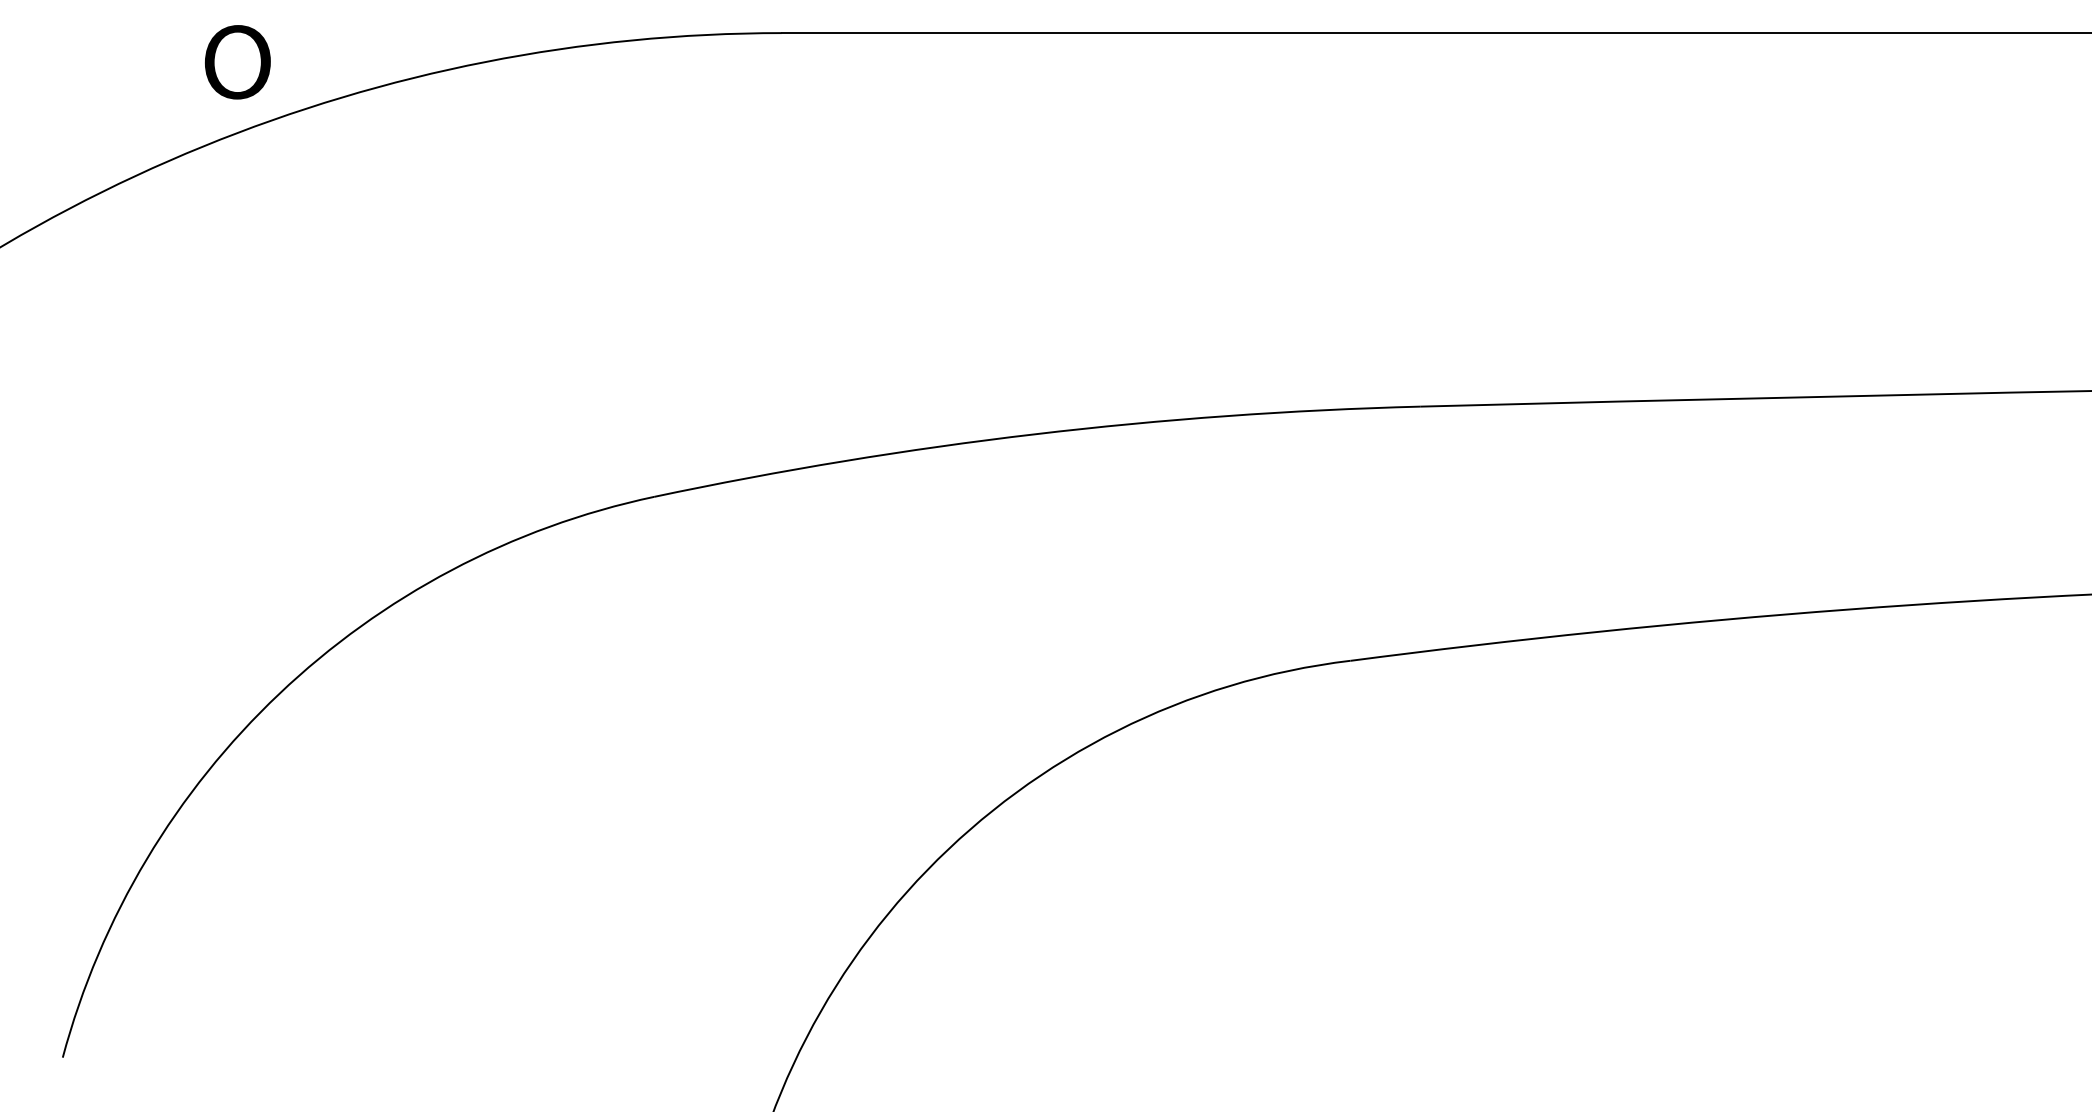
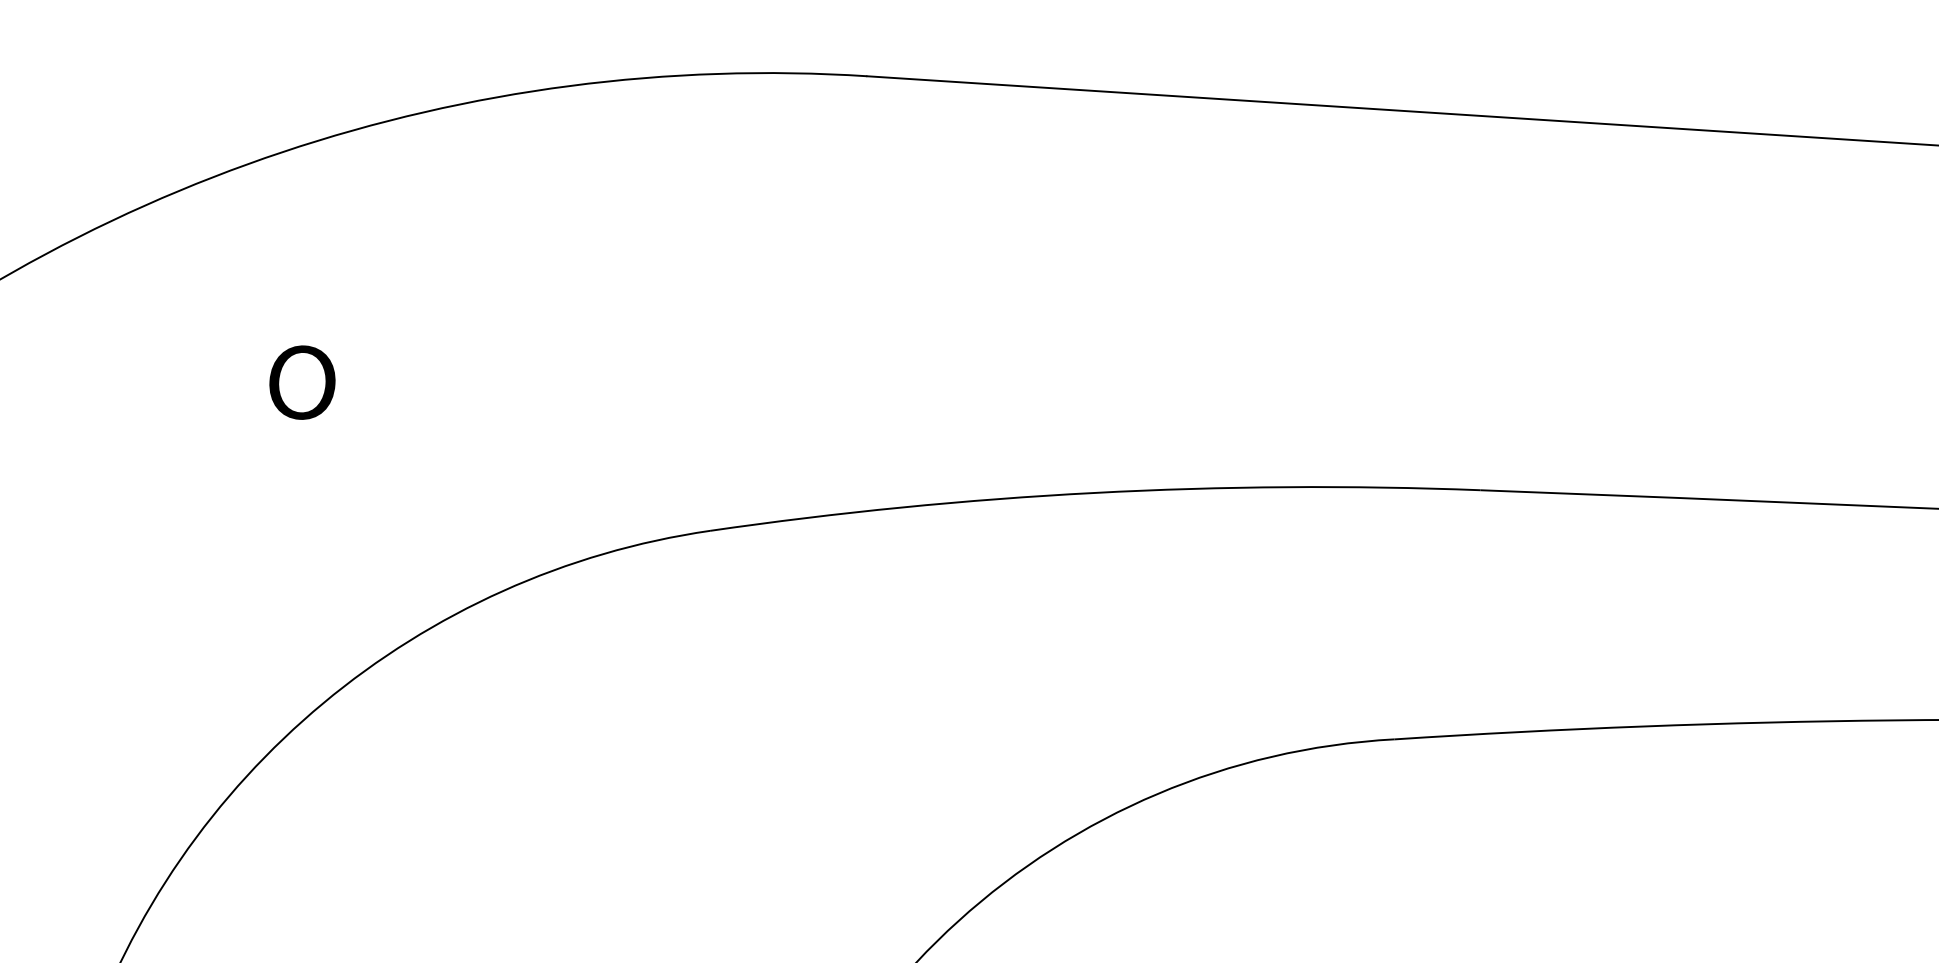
part: (237, 62) -> (302, 382), moved

